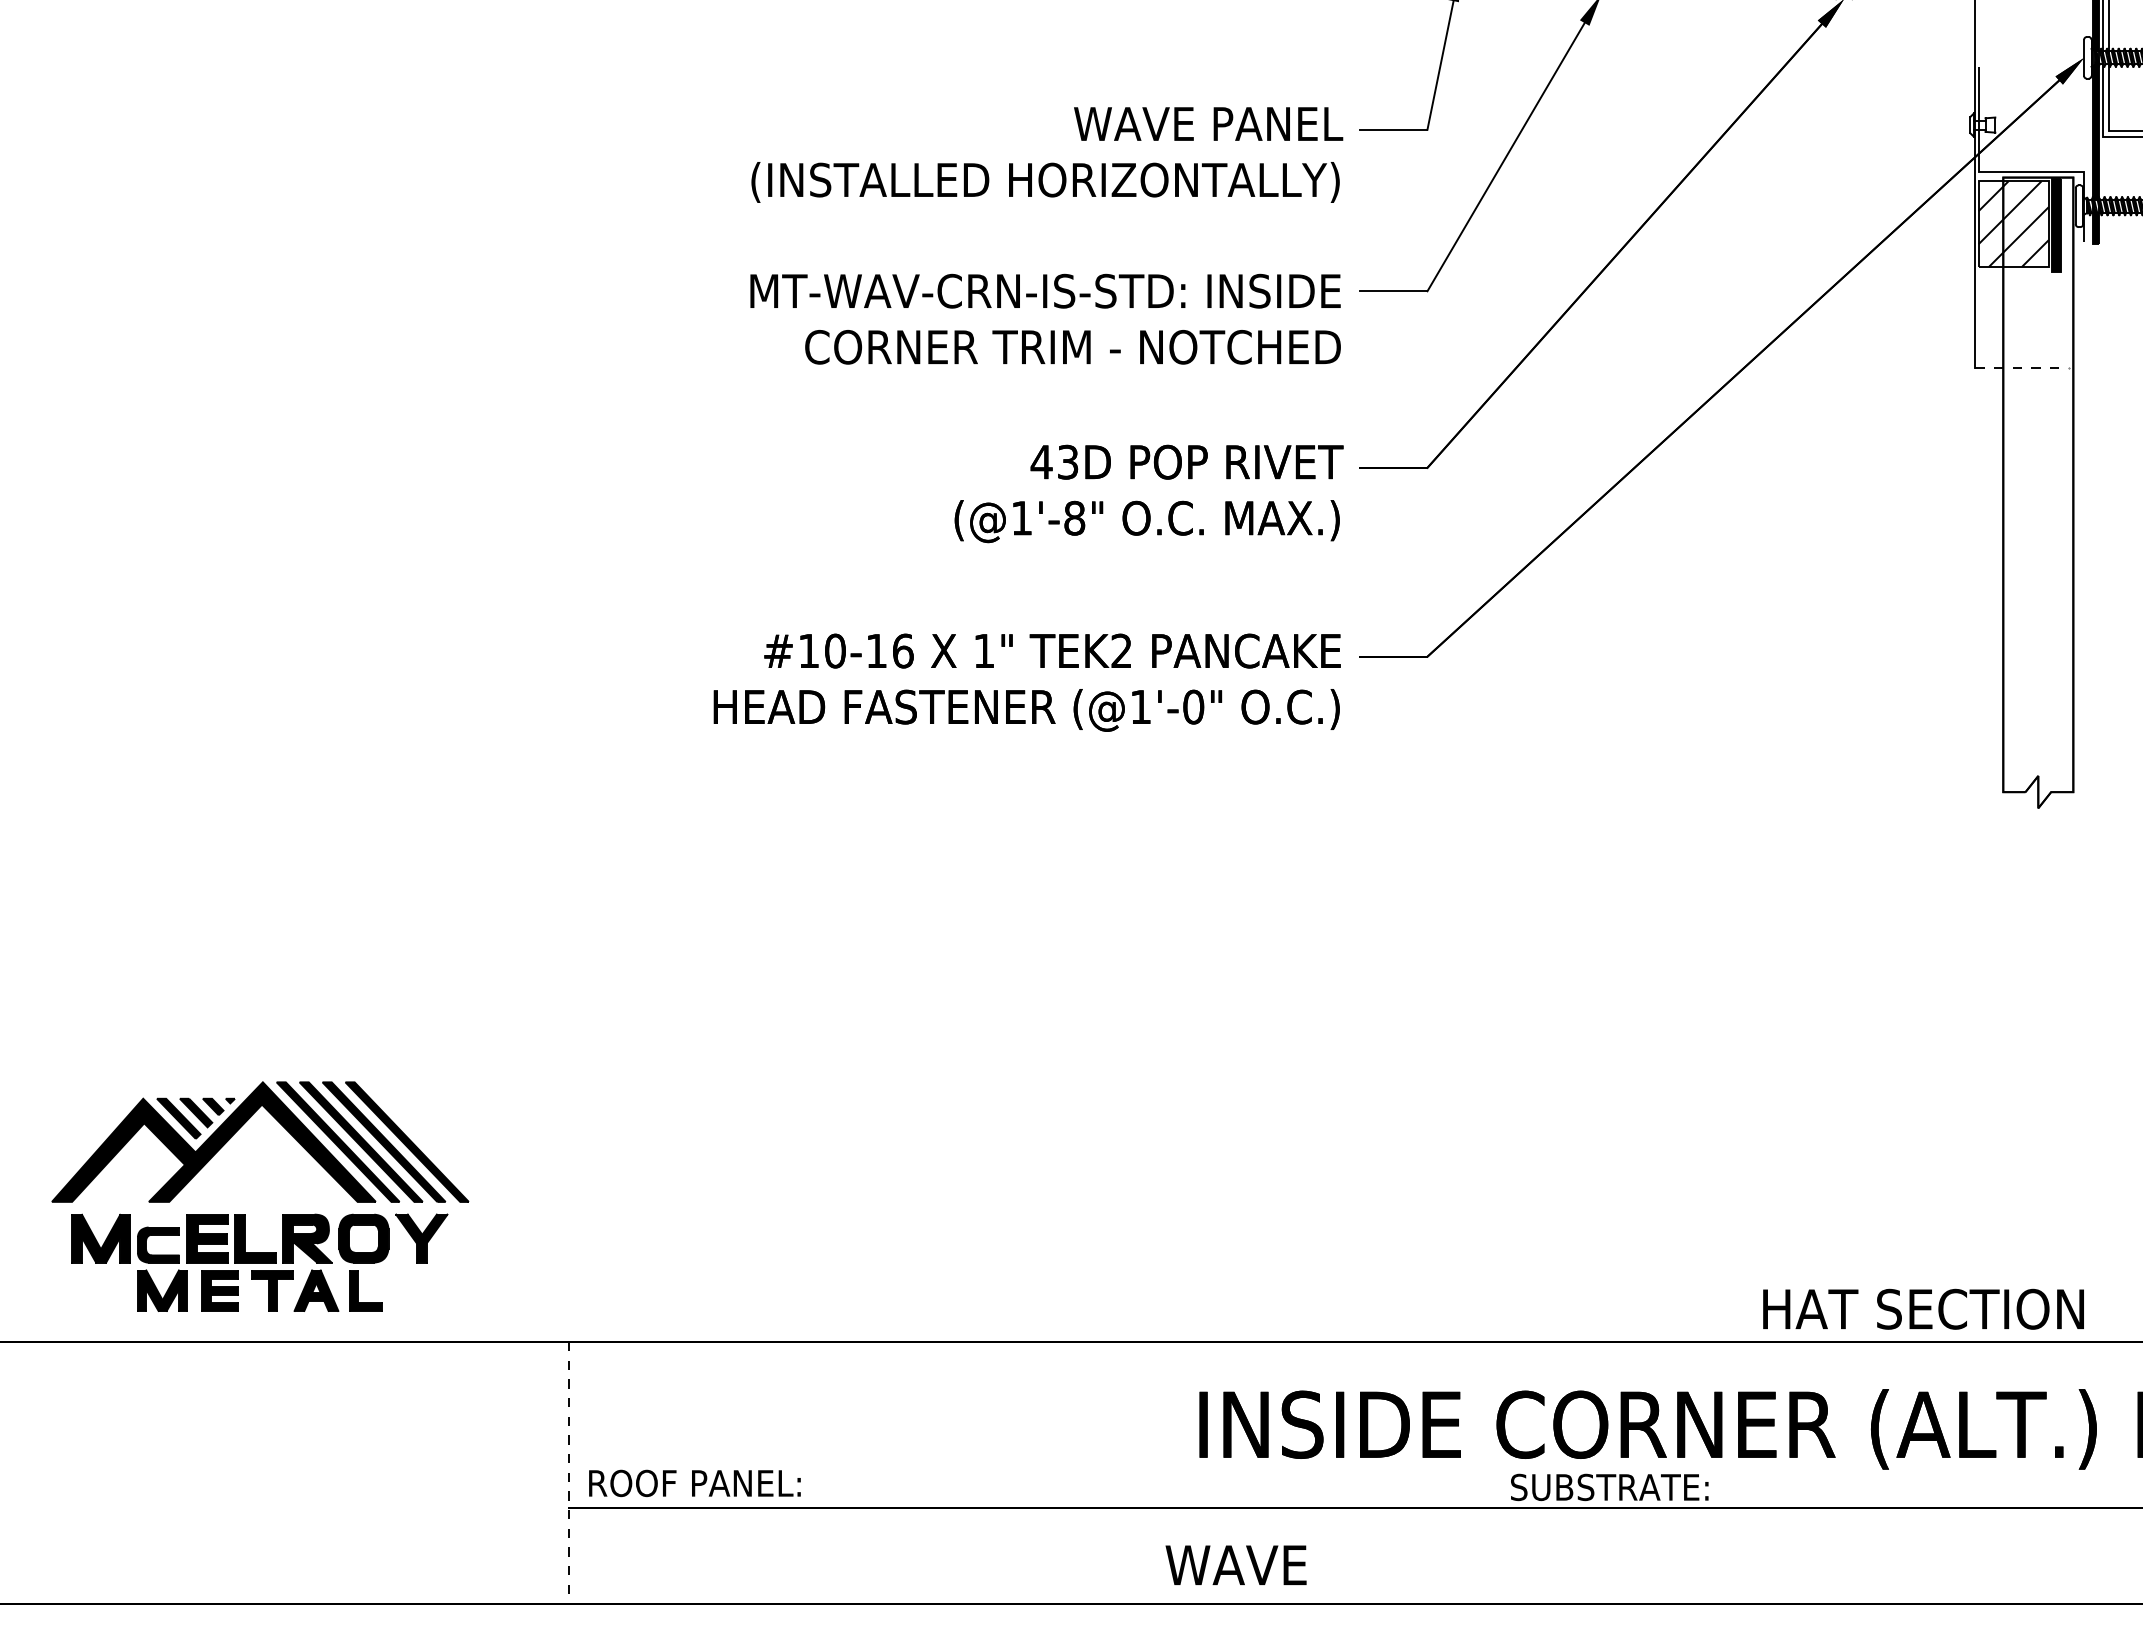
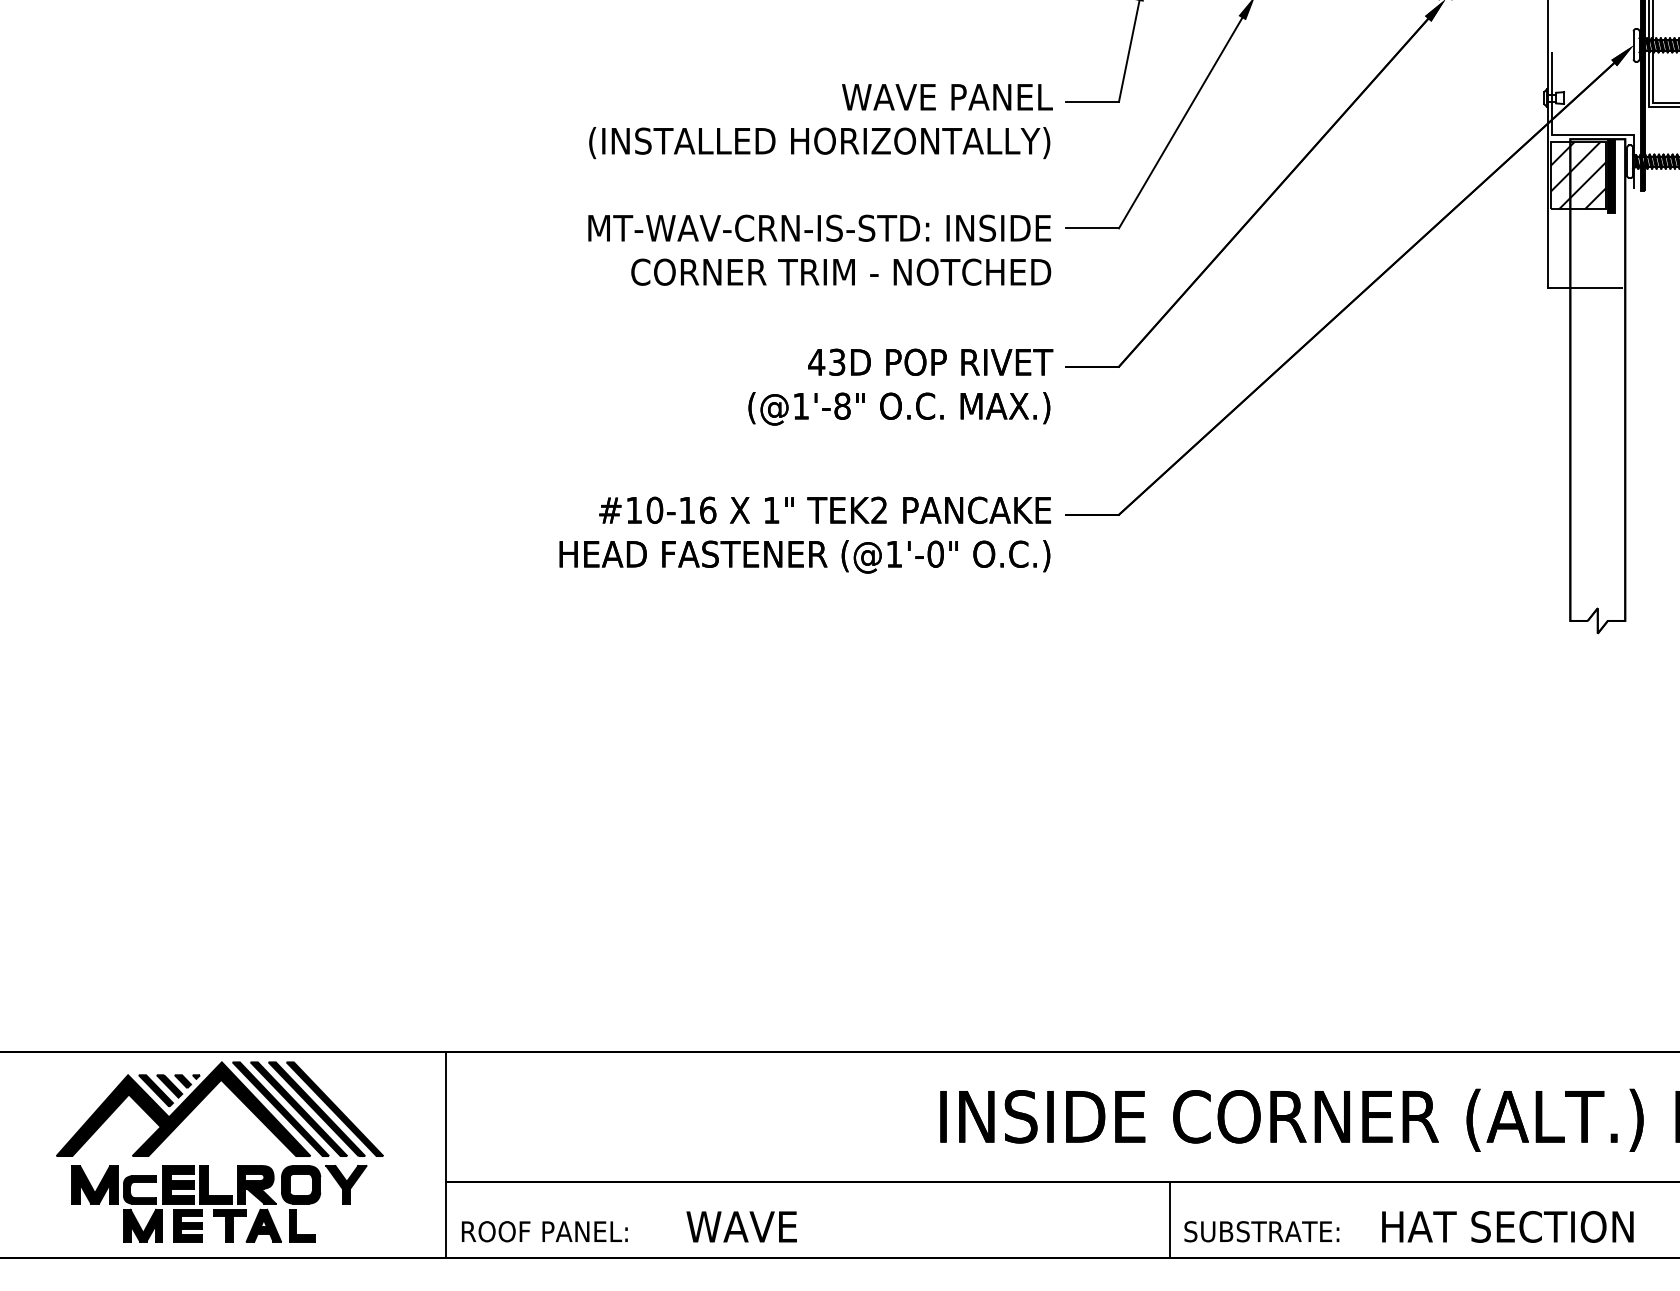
line: (2021, 367) -> (1584, 288), dashed -> solid
part: (245, 1214) -> (208, 1165), moved
text: (1923, 1308) -> (1507, 1226), moved
line: (569, 1473) -> (446, 1154), dashed -> solid
text: (694, 1483) -> (544, 1231), moved
text: (1609, 1487) -> (1261, 1231), moved
line: (1491, 1555) -> (1169, 1219), added
text: (1235, 1564) -> (741, 1226), moved

